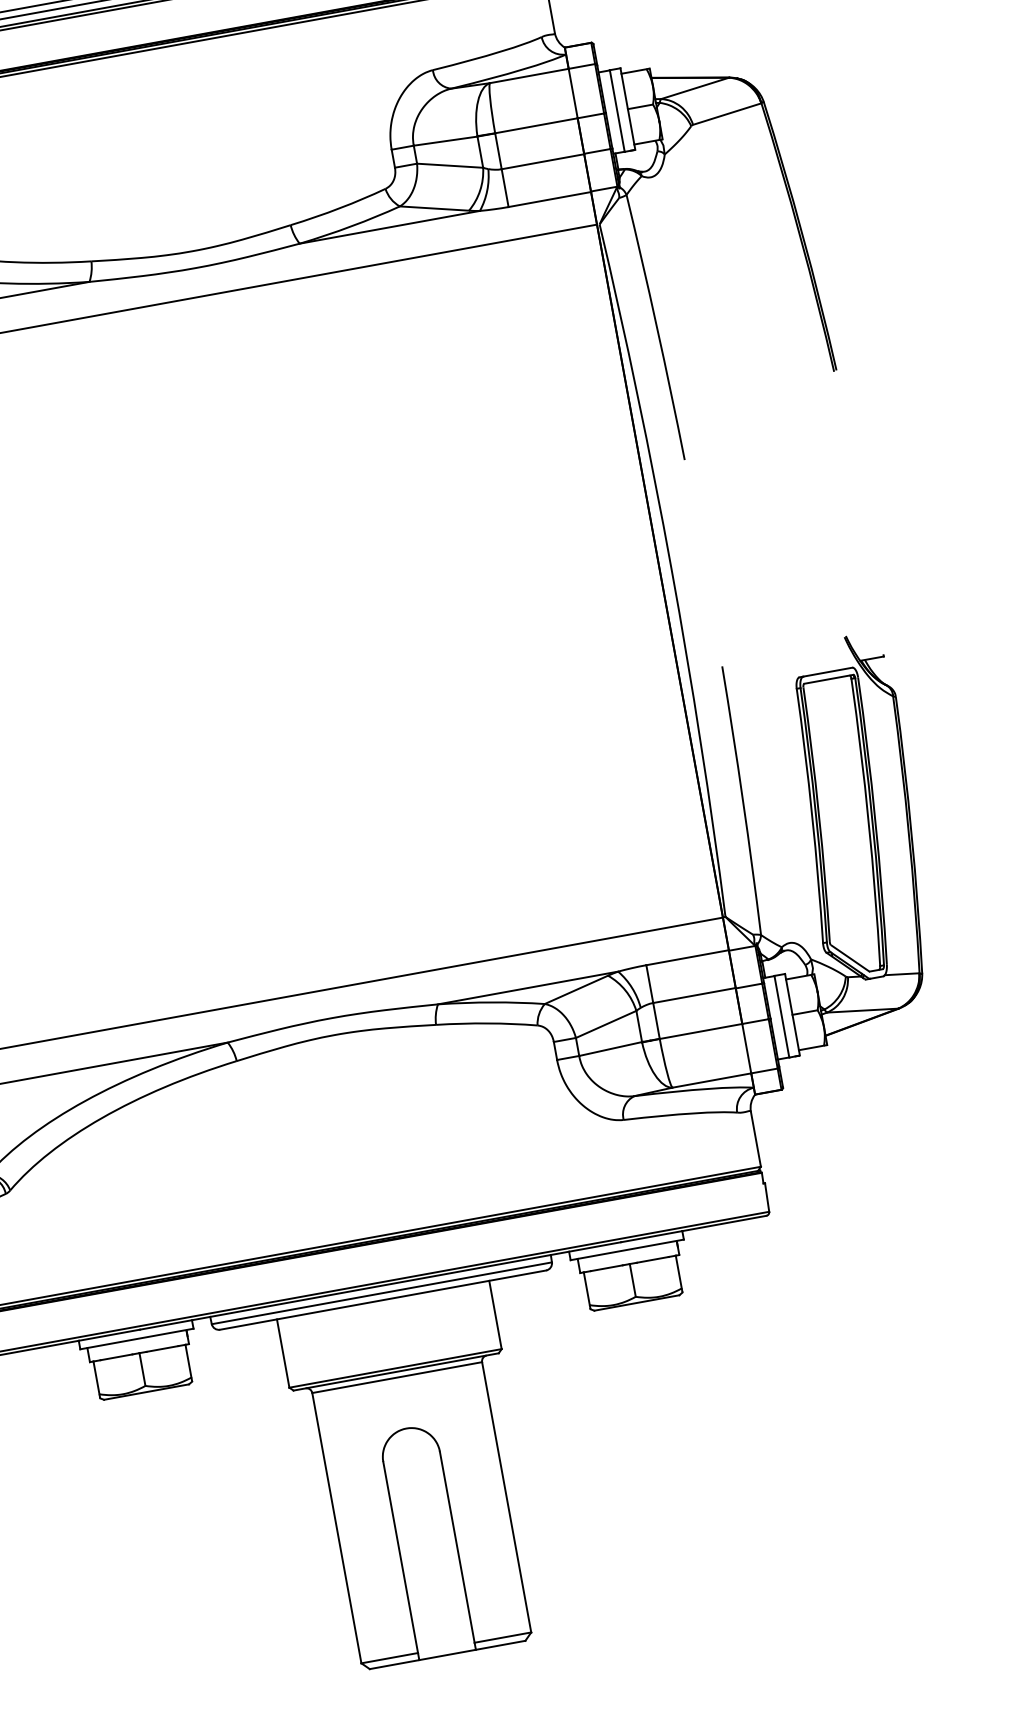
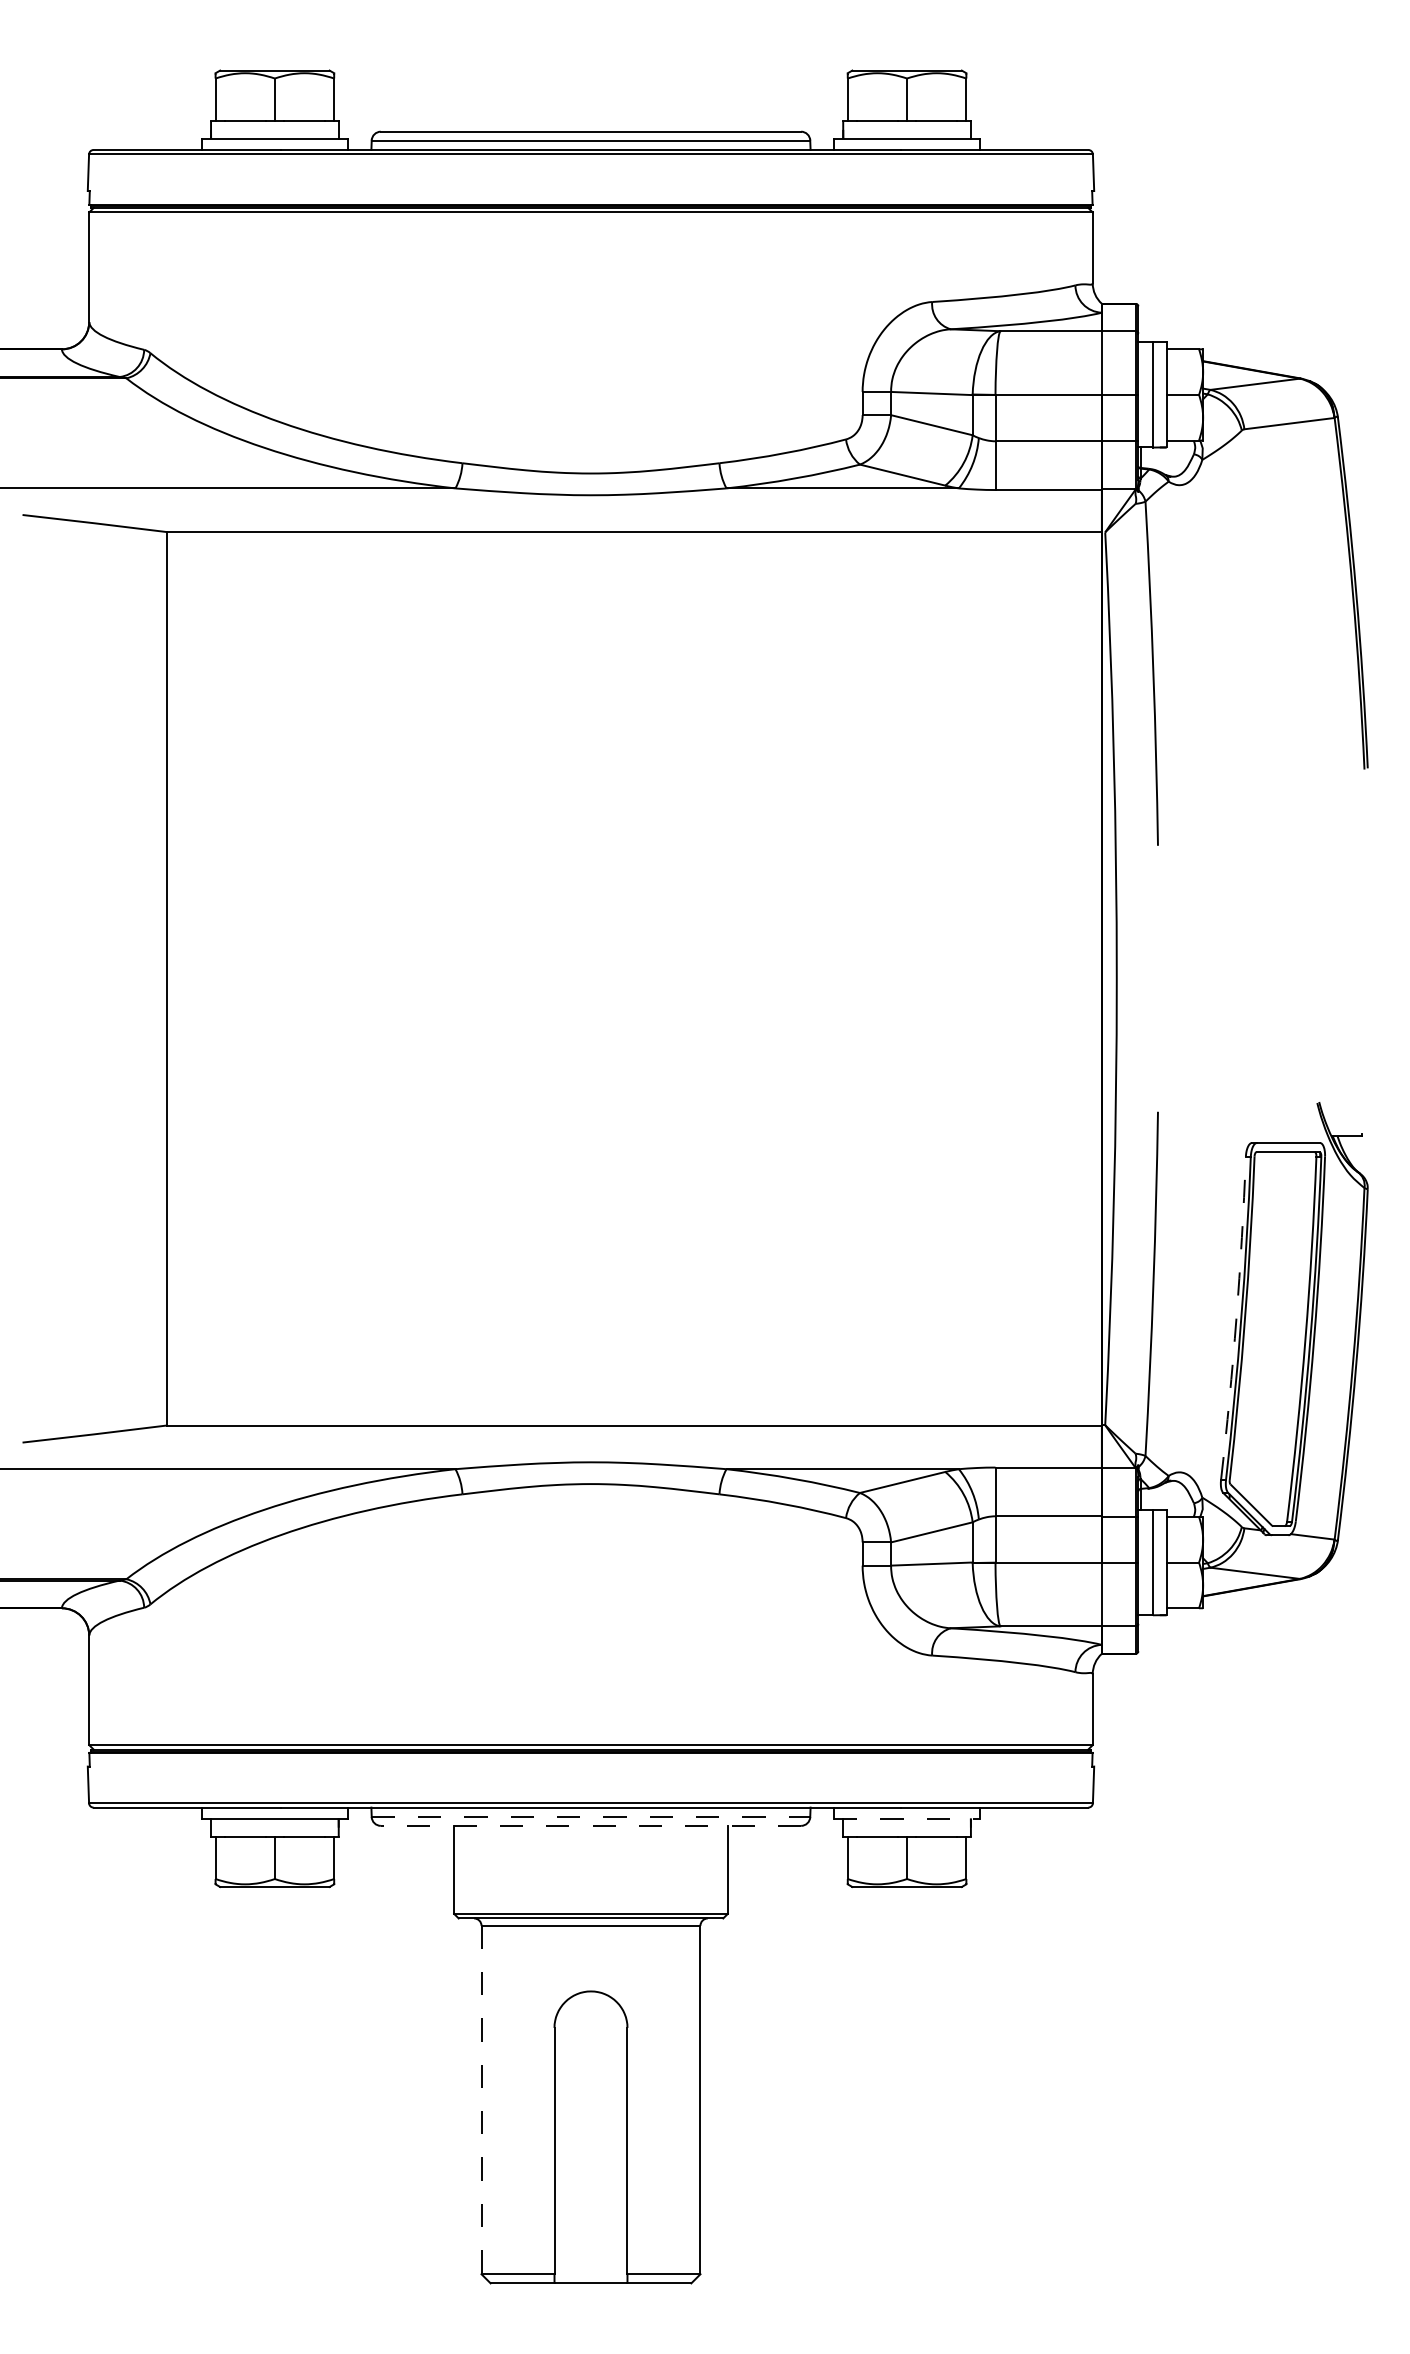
arc: (812, 815) -> (1236, 1318), solid -> dashed
line: (627, 1249) -> (907, 1818), solid -> dashed
line: (382, 1293) -> (591, 1817), solid -> dashed
line: (382, 1299) -> (590, 1825), solid -> dashed
line: (336, 1528) -> (481, 2100), solid -> dashed

